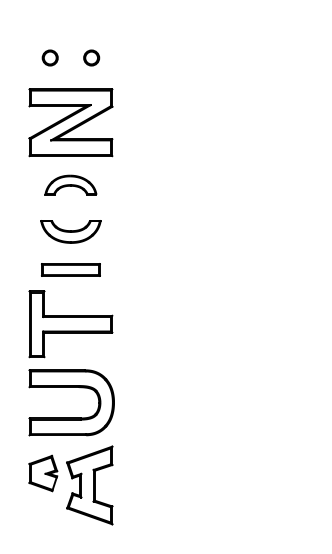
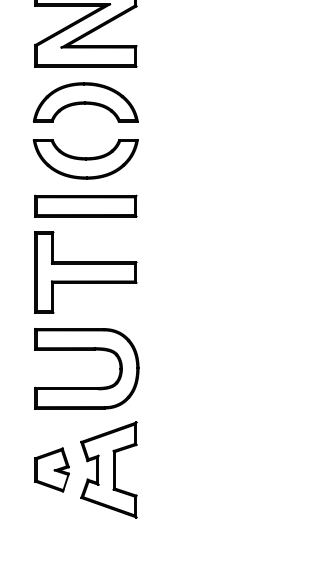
part: (70, 184) -> (85, 101), size x1.67
part: (70, 231) -> (85, 159), size x1.43
part: (70, 269) -> (85, 205), size x1.43
part: (43, 473) -> (52, 470), moved

